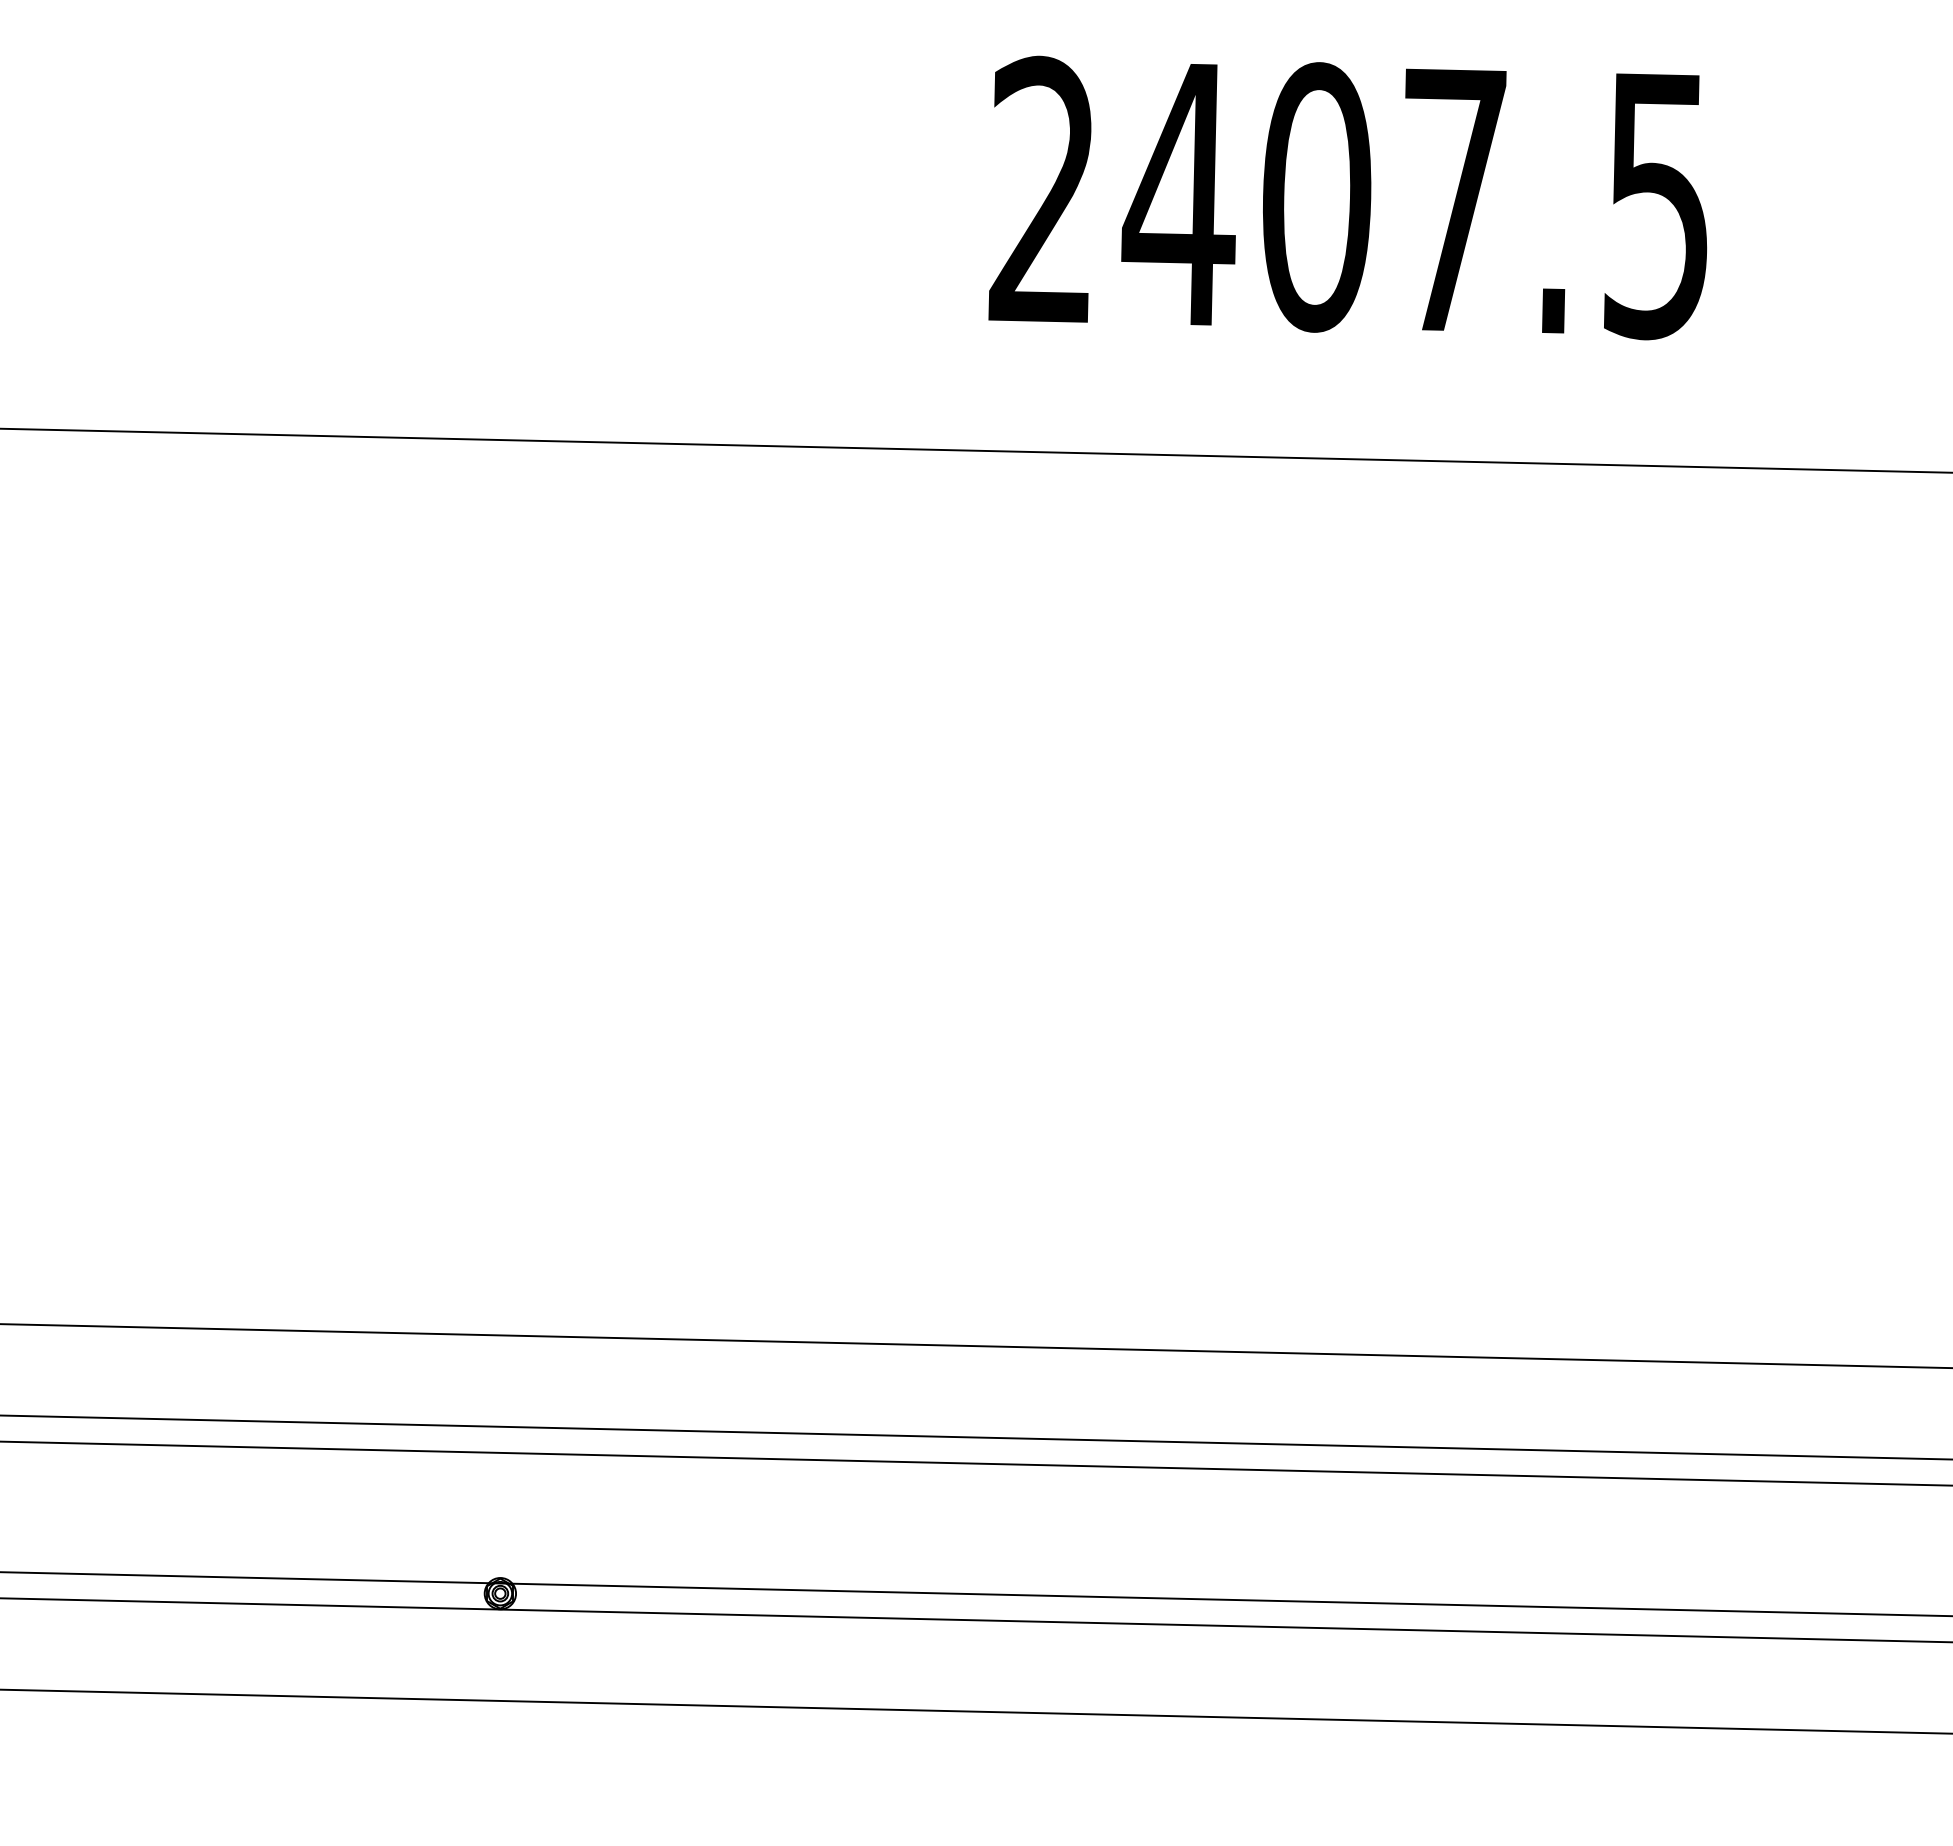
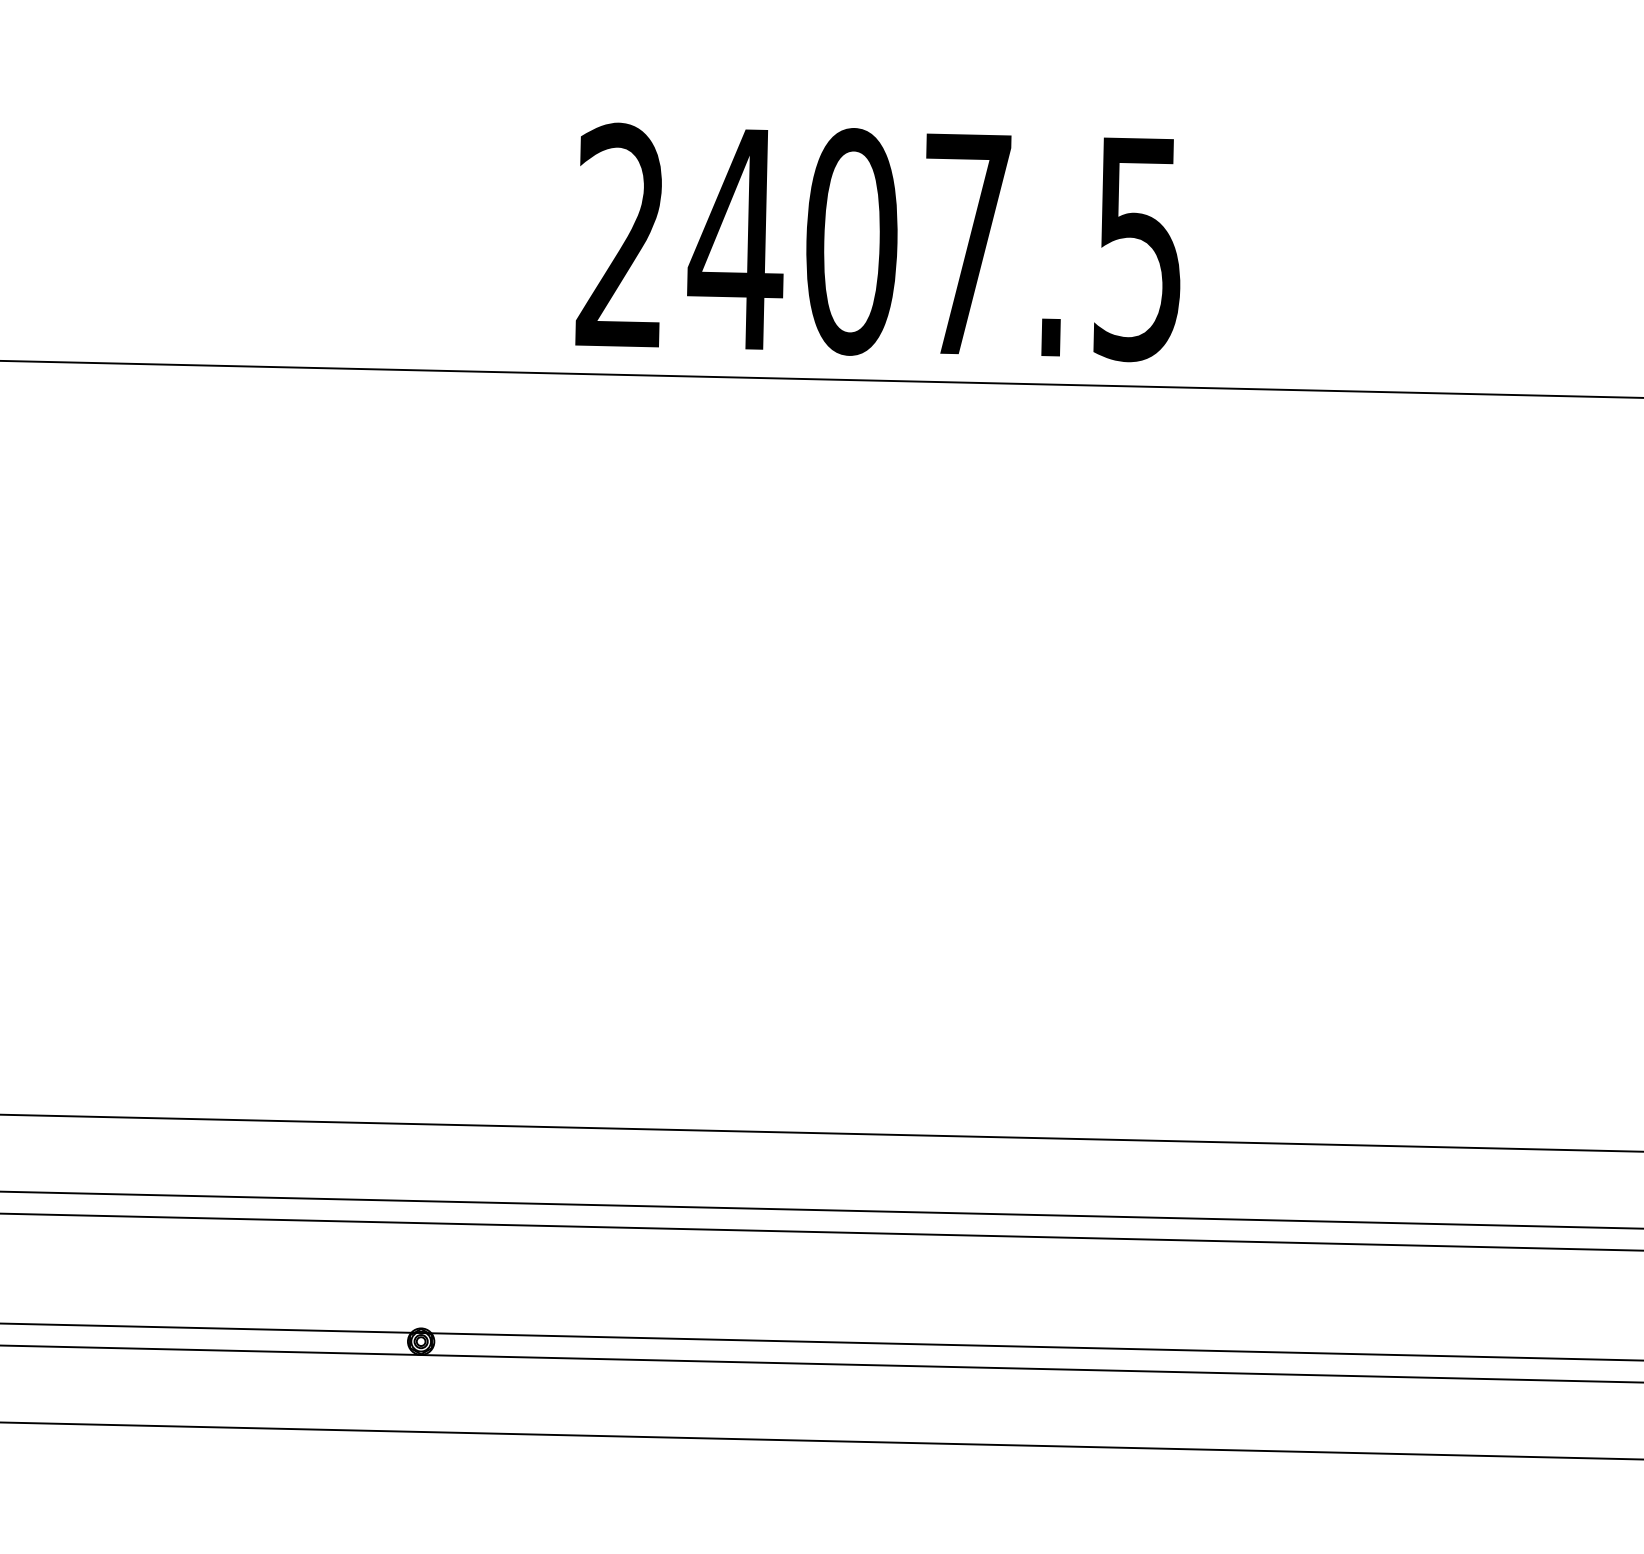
text: (1347, 197) -> (877, 241), moved

